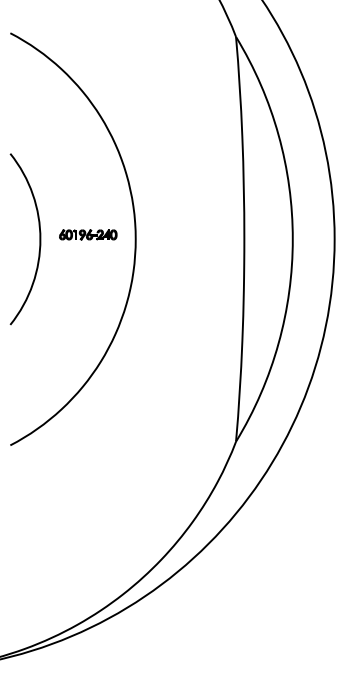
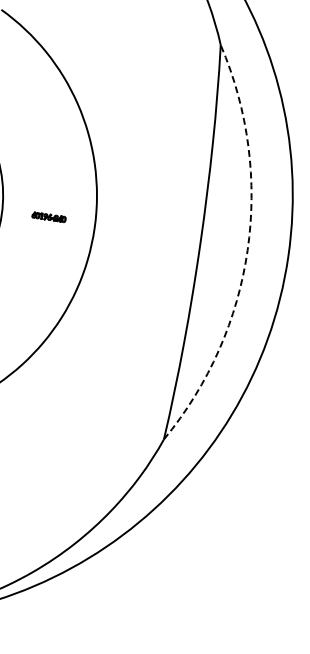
part: (88, 234) -> (49, 216), size x0.6
arc: (292, 239) -> (247, 250), solid -> dashed

